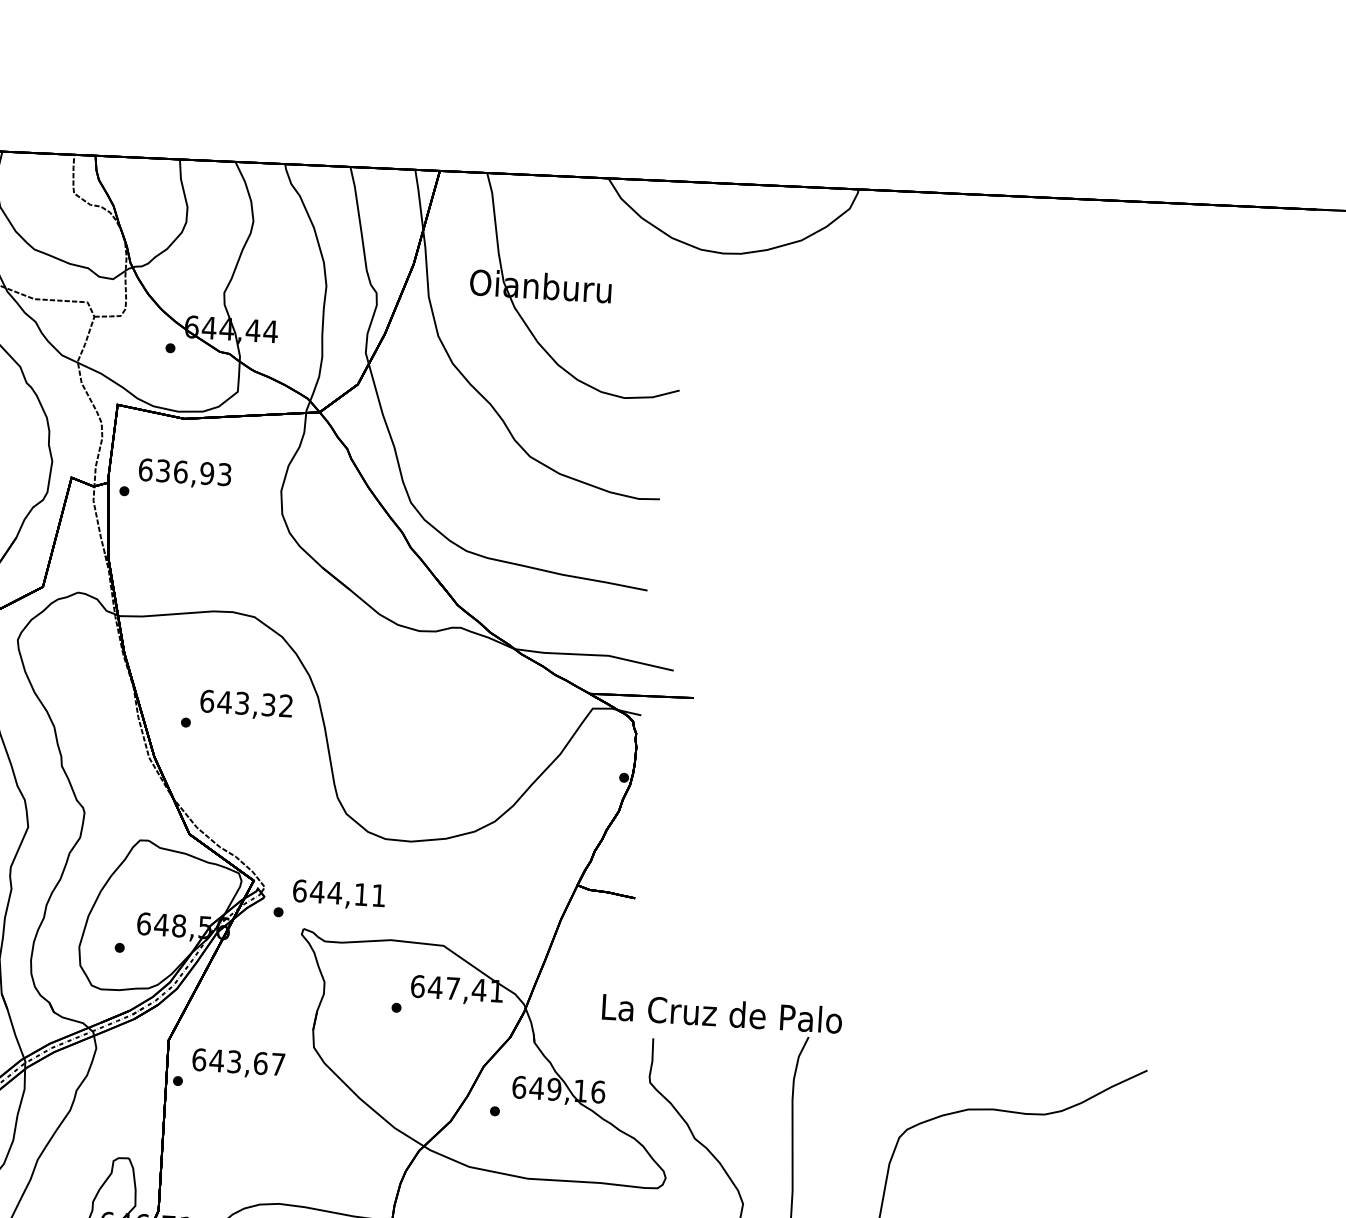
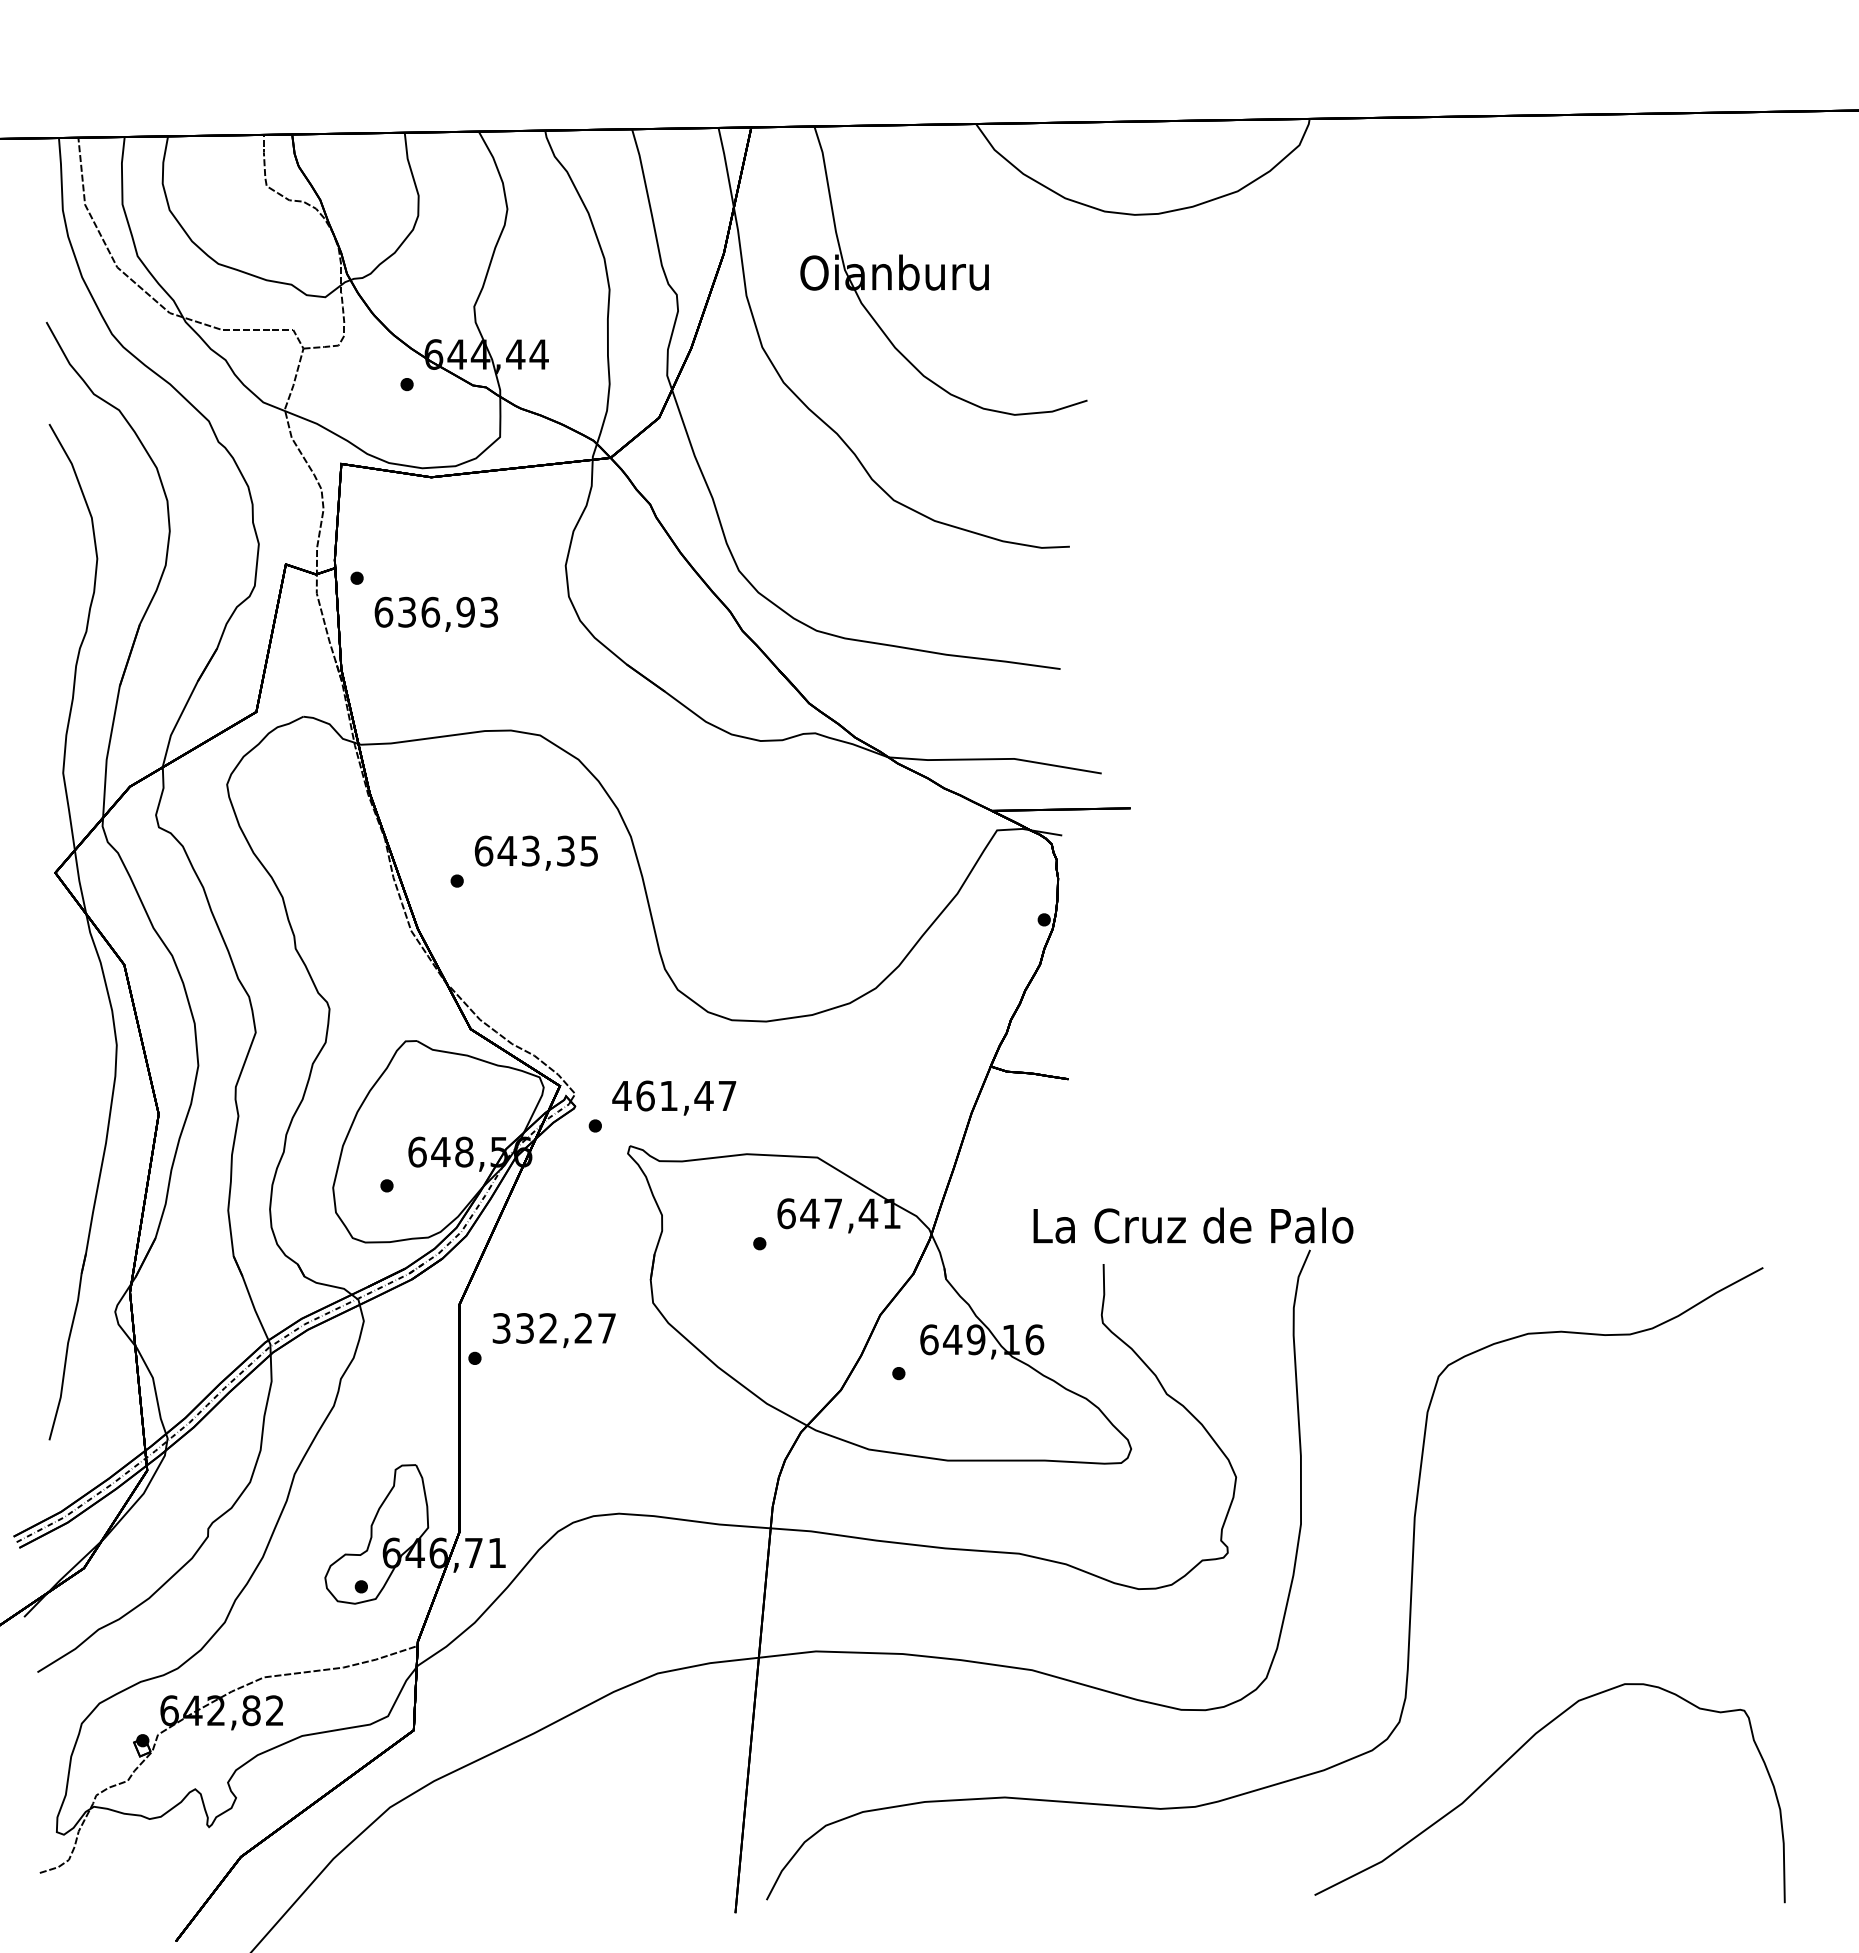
text: (184, 473) -> (435, 613), moved
text: (285, 705) -> (588, 850), 643,32 -> 643,35
text: (339, 892) -> (674, 1095), 644,11 -> 461,47
text: (229, 1061) -> (542, 1328), 643,67 -> 332,27

